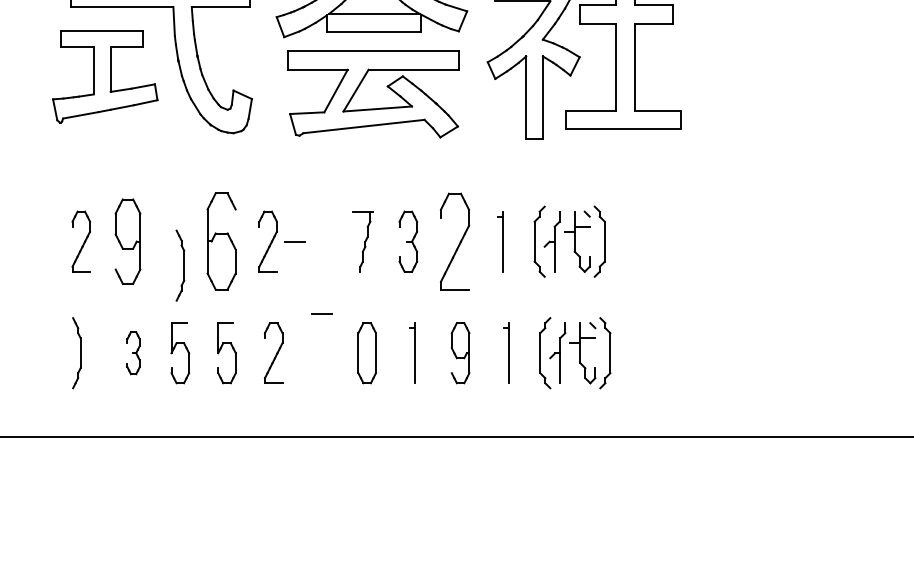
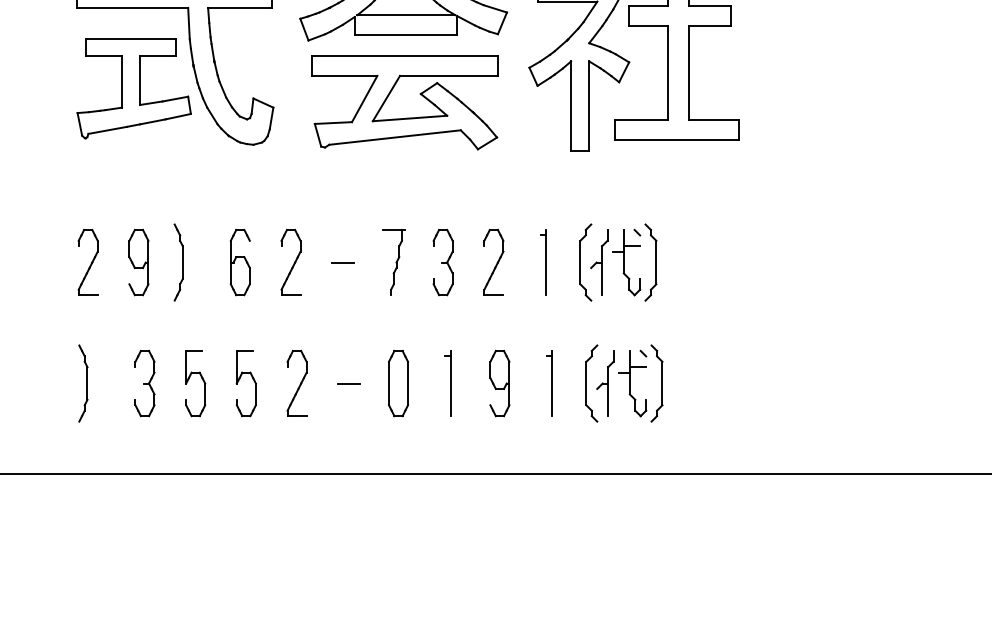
part: (104, 76) -> (133, 88), moved
part: (127, 241) -> (138, 262), size x0.71
part: (220, 241) -> (239, 262), size x0.62
line: (294, 241) -> (342, 262), moved
part: (454, 241) -> (493, 262), size x0.62
part: (180, 265) -> (178, 262), moved
line: (321, 313) -> (348, 383), moved
part: (133, 353) -> (144, 383), size x1.43

